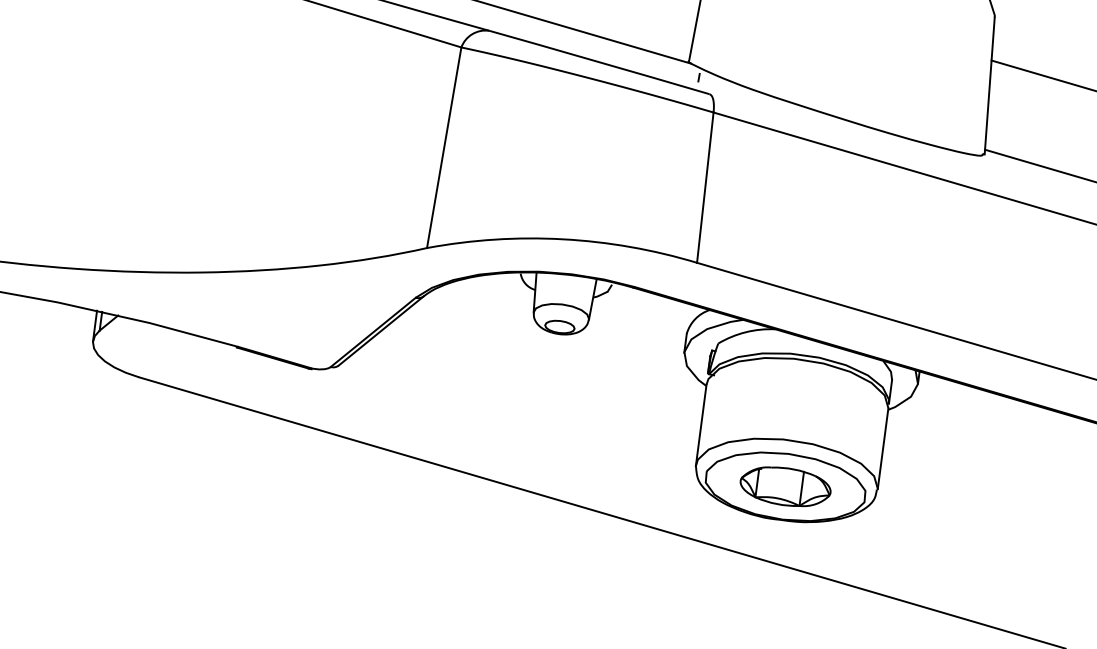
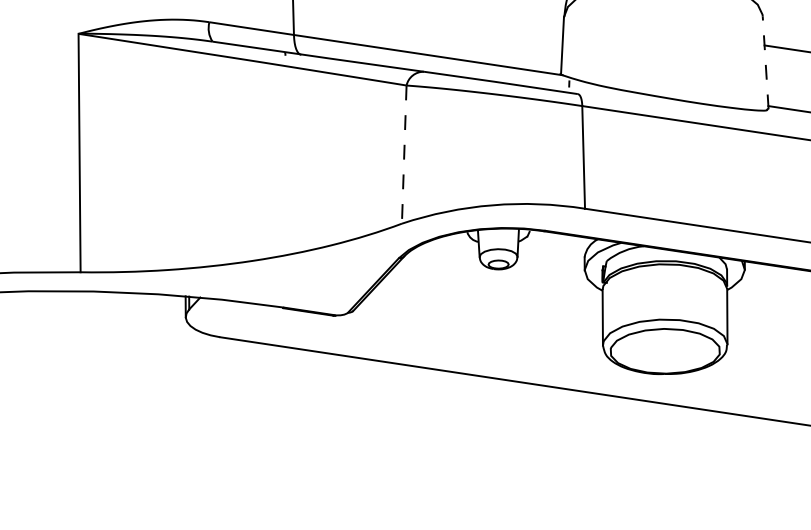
line: (989, 85) -> (765, 62), solid -> dashed
line: (444, 149) -> (404, 155), solid -> dashed
part: (784, 485) -> (664, 350), removed

